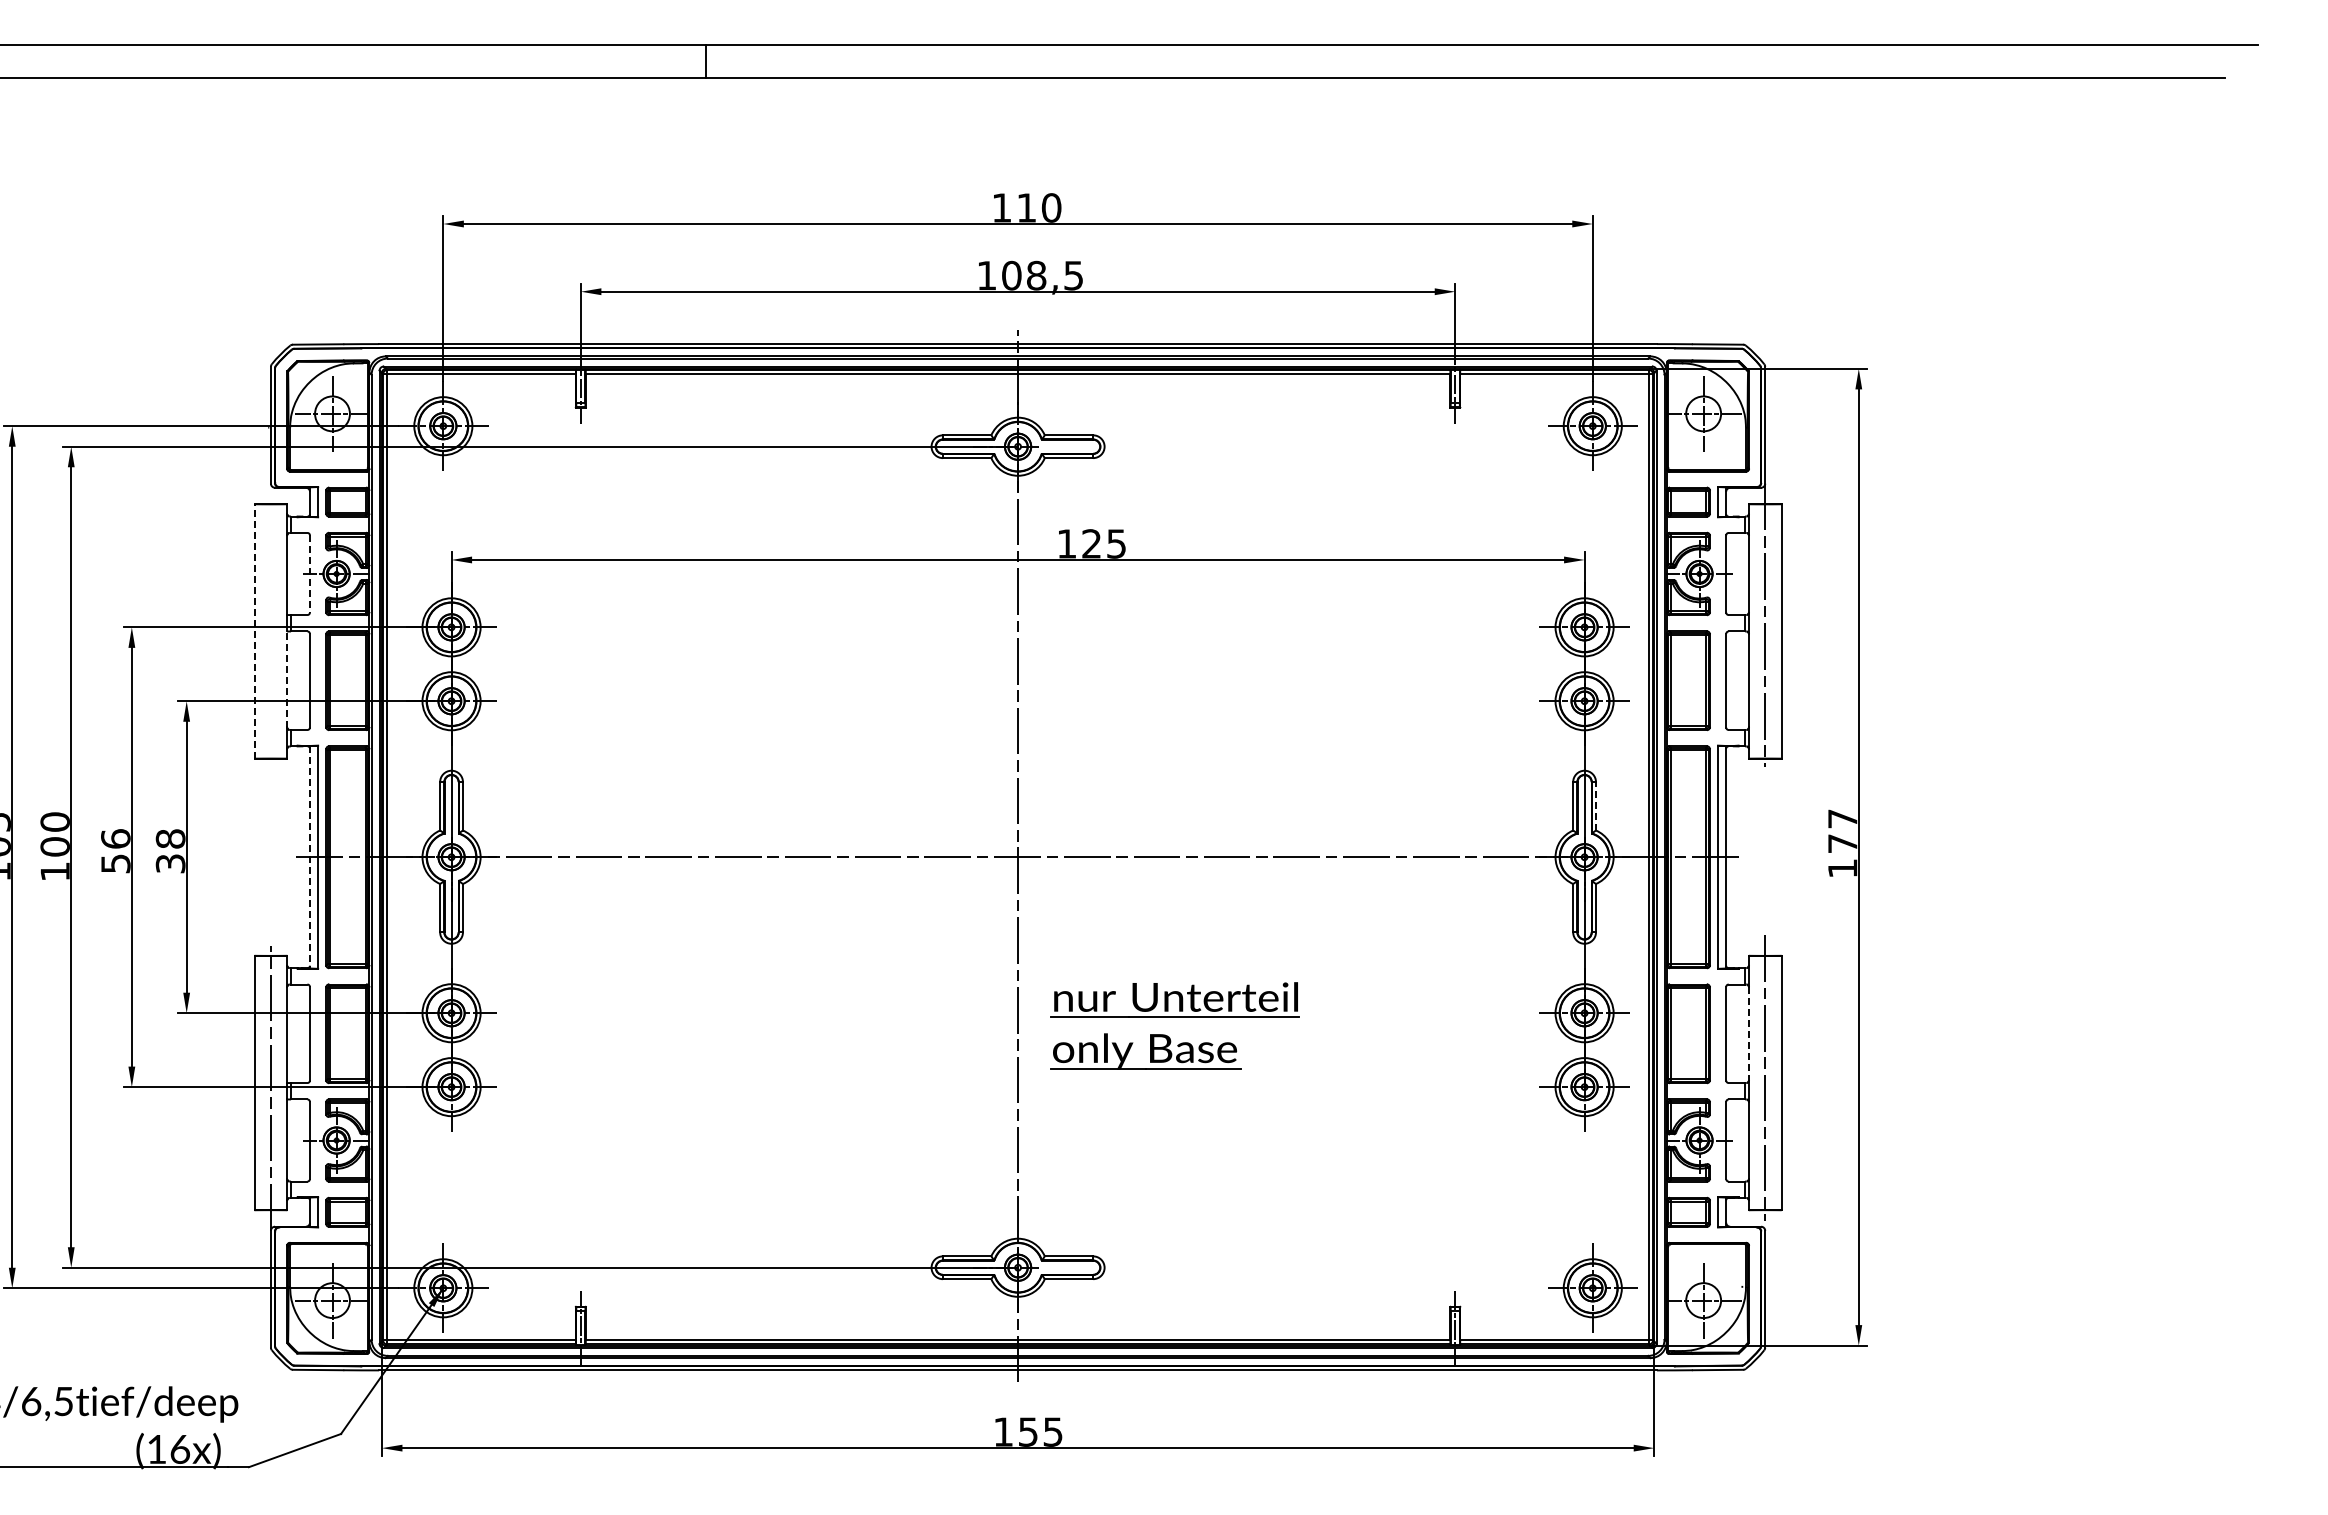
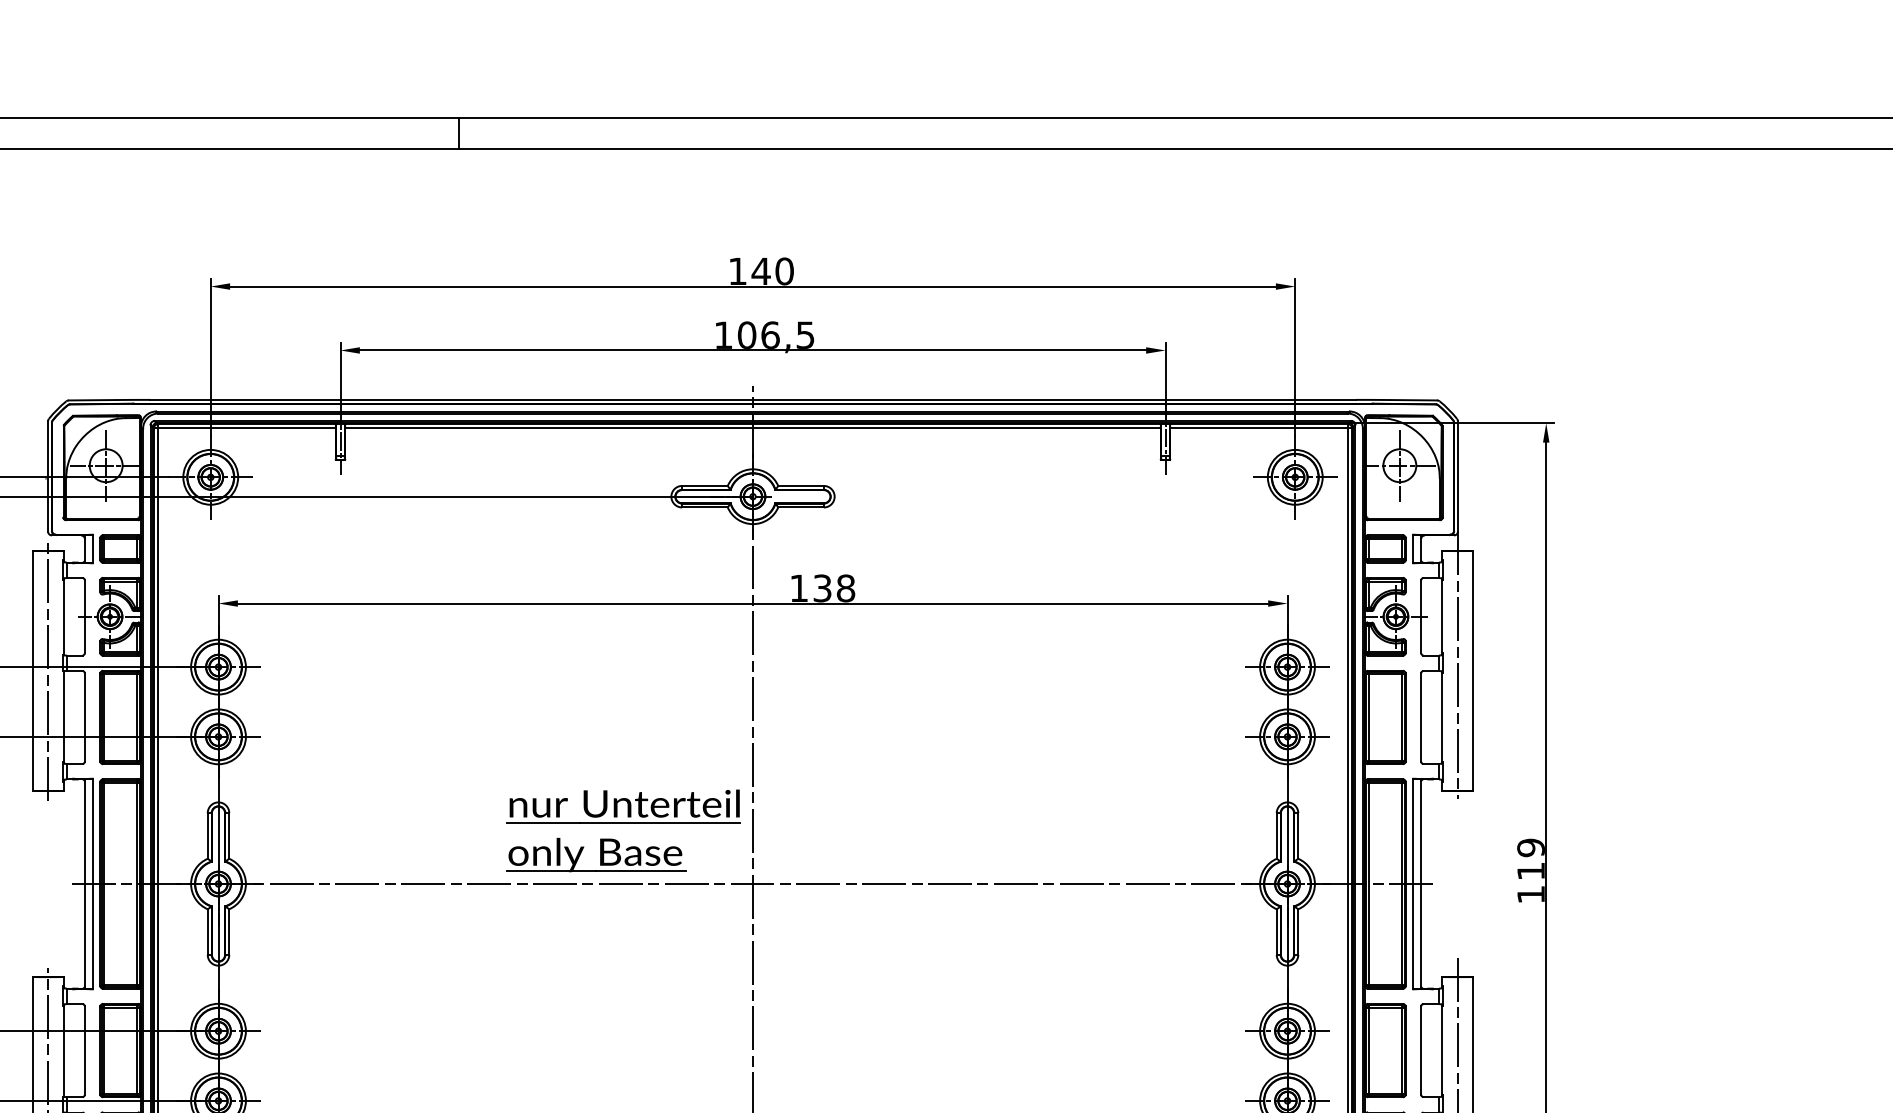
text: (1026, 207) -> (760, 270), 110 -> 140
text: (1036, 275) -> (770, 335), 108,5 -> 106,5
text: (1104, 543) -> (834, 588), 125 -> 138
line: (309, 573) -> (84, 616), dashed -> solid
line: (254, 630) -> (32, 670), dashed -> solid
line: (270, 631) -> (47, 671), added
line: (287, 679) -> (63, 716), dashed -> solid
line: (1596, 805) -> (1298, 835), dashed -> solid
text: (1842, 830) -> (1530, 858), 177 -> 119
line: (310, 857) -> (85, 884), dashed -> solid
part: (1174, 1017) -> (623, 822), moved
line: (1748, 1033) -> (1442, 1050), dashed -> solid

